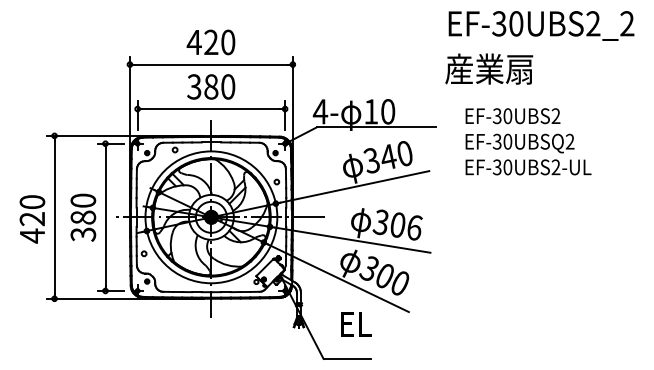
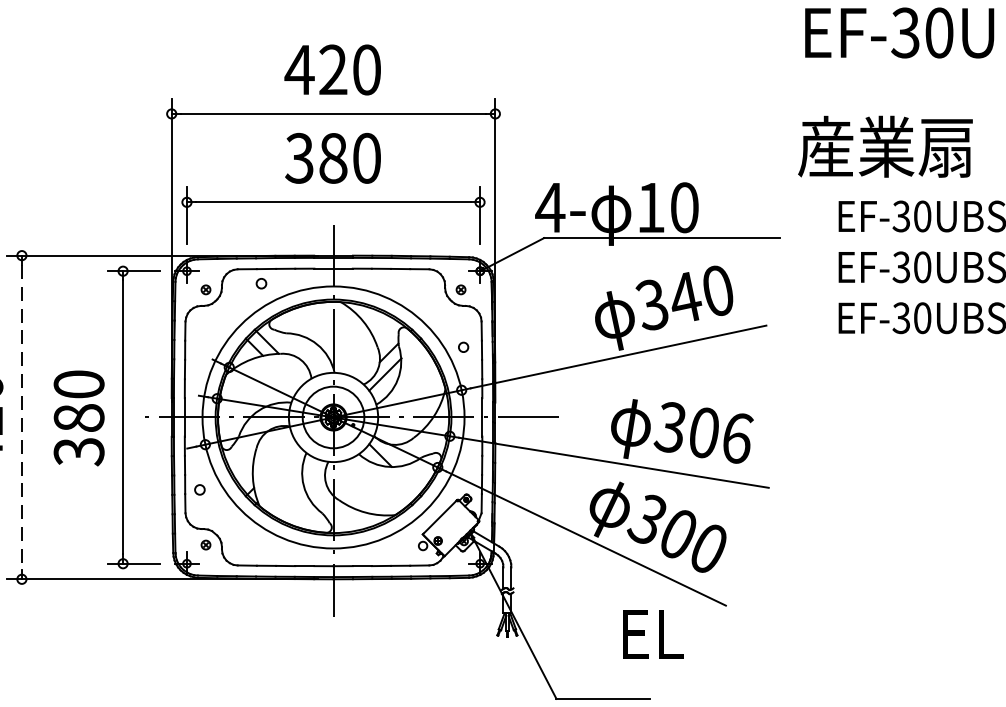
text: (489, 68) -> (886, 145), moved
line: (54, 217) -> (21, 417), solid -> dashed
text: (356, 324) -> (653, 634), moved

